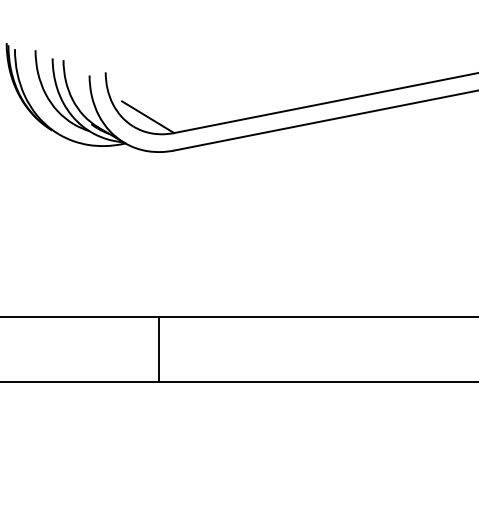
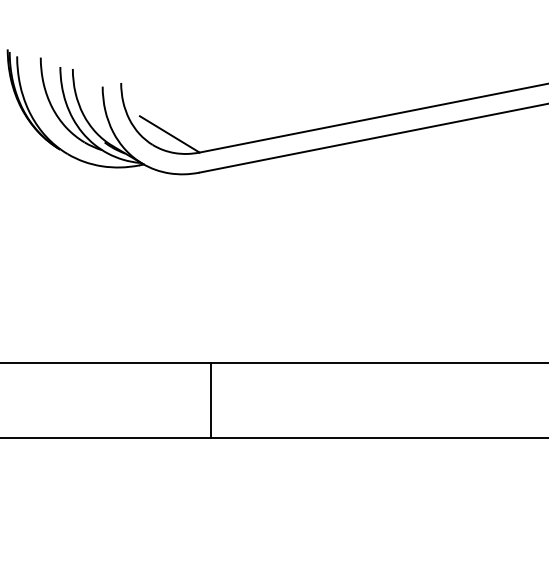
line: (159, 348) -> (211, 399), moved

